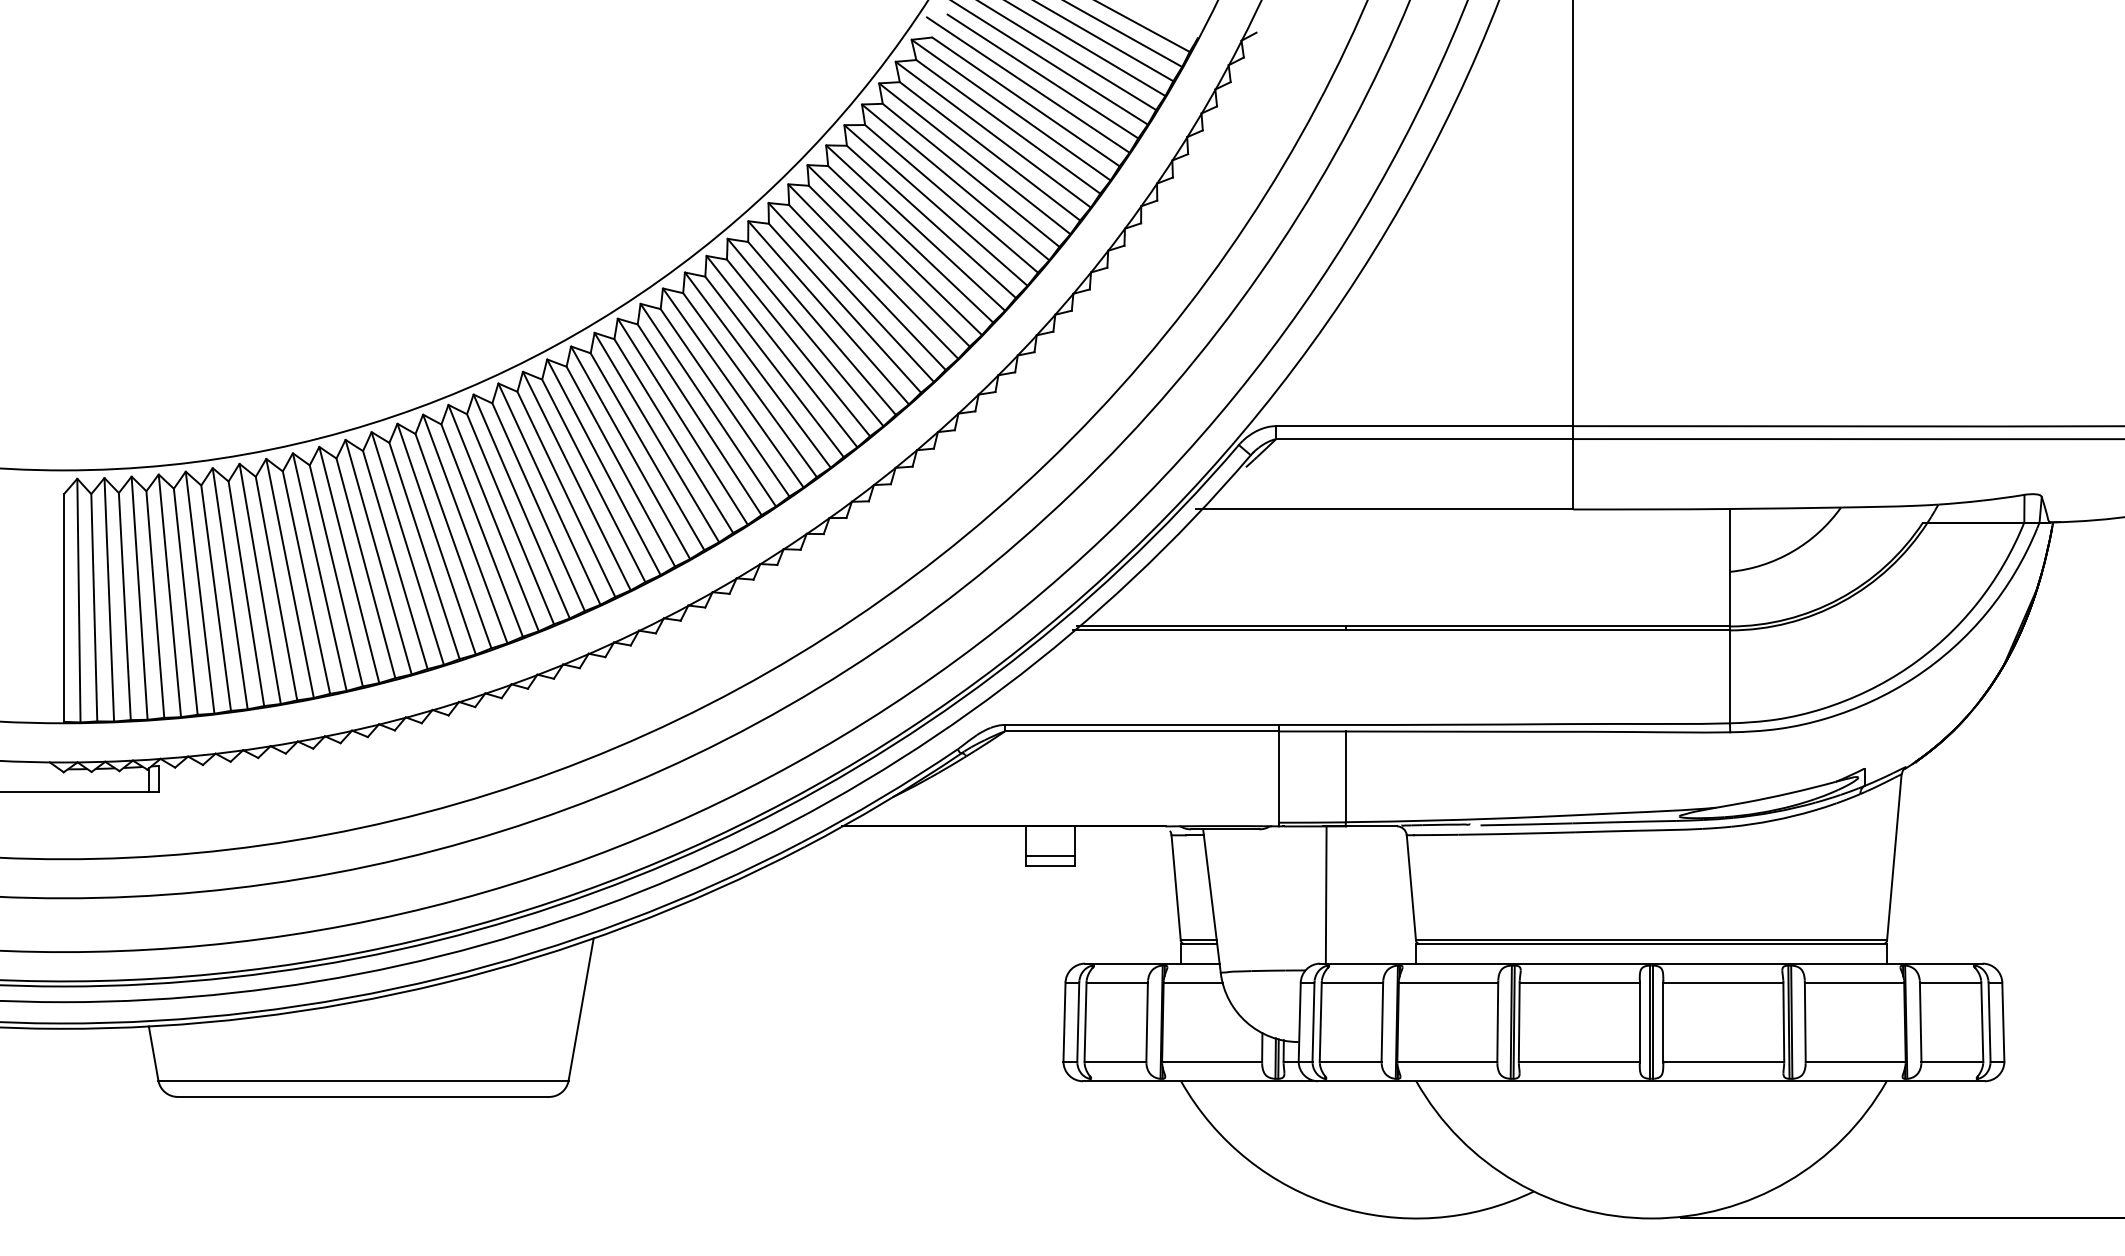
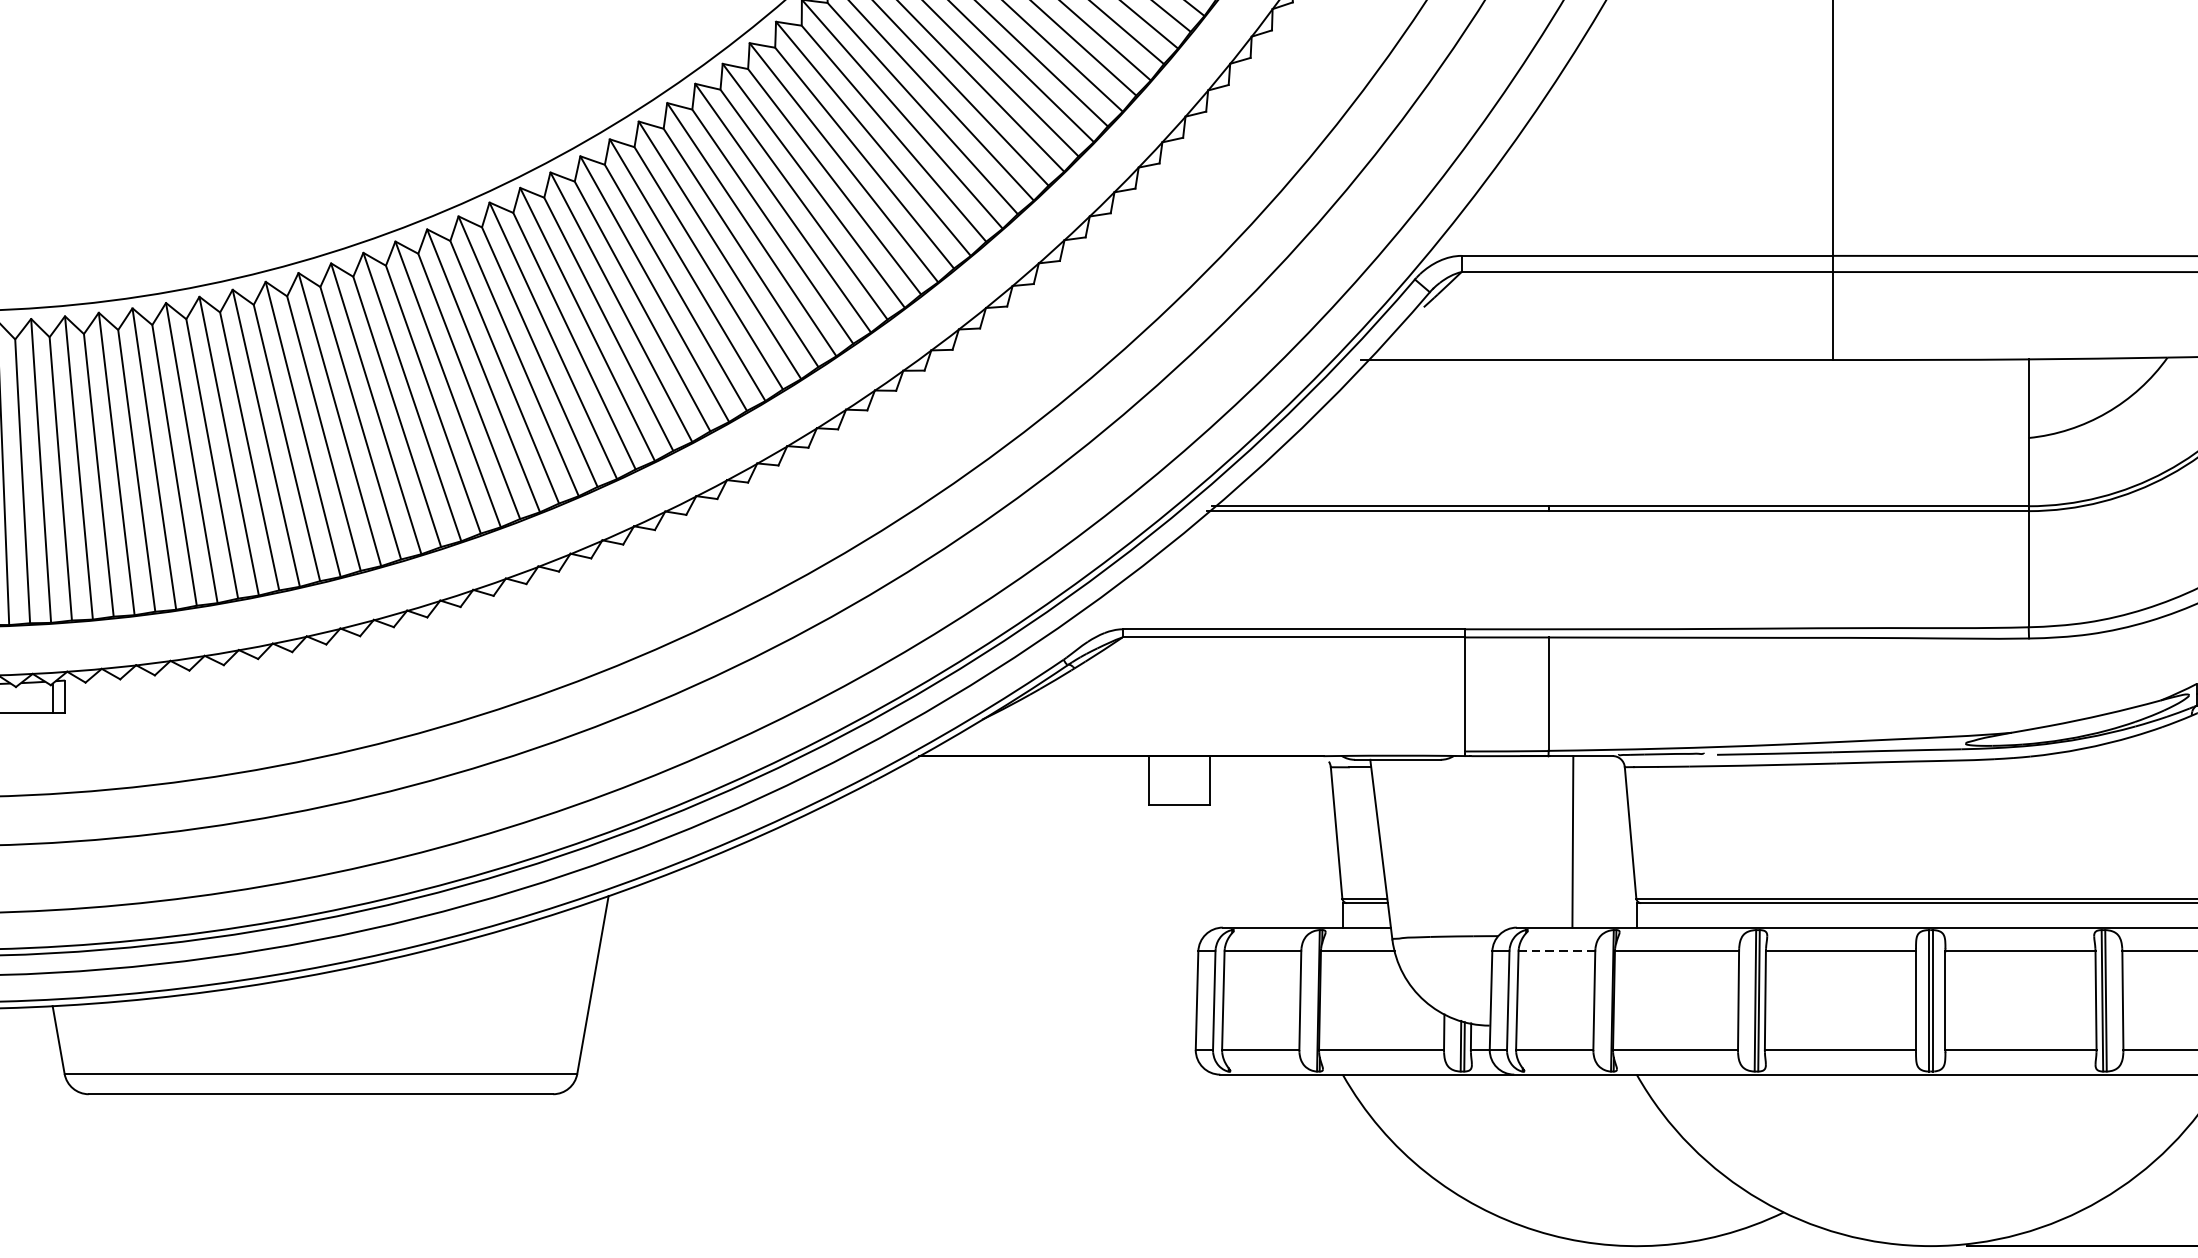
line: (1050, 855) -> (1179, 792), removed
line: (1325, 894) -> (1571, 841), moved
line: (1352, 982) -> (1556, 951), solid -> dashed

